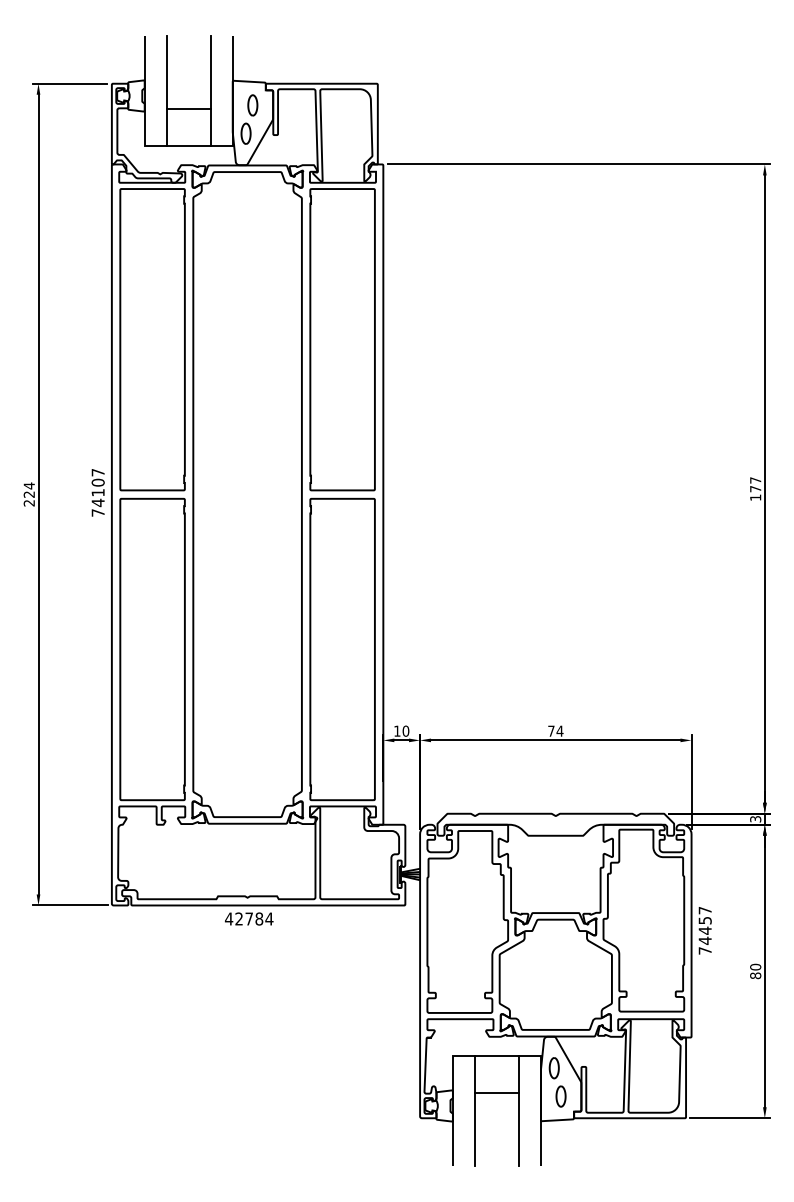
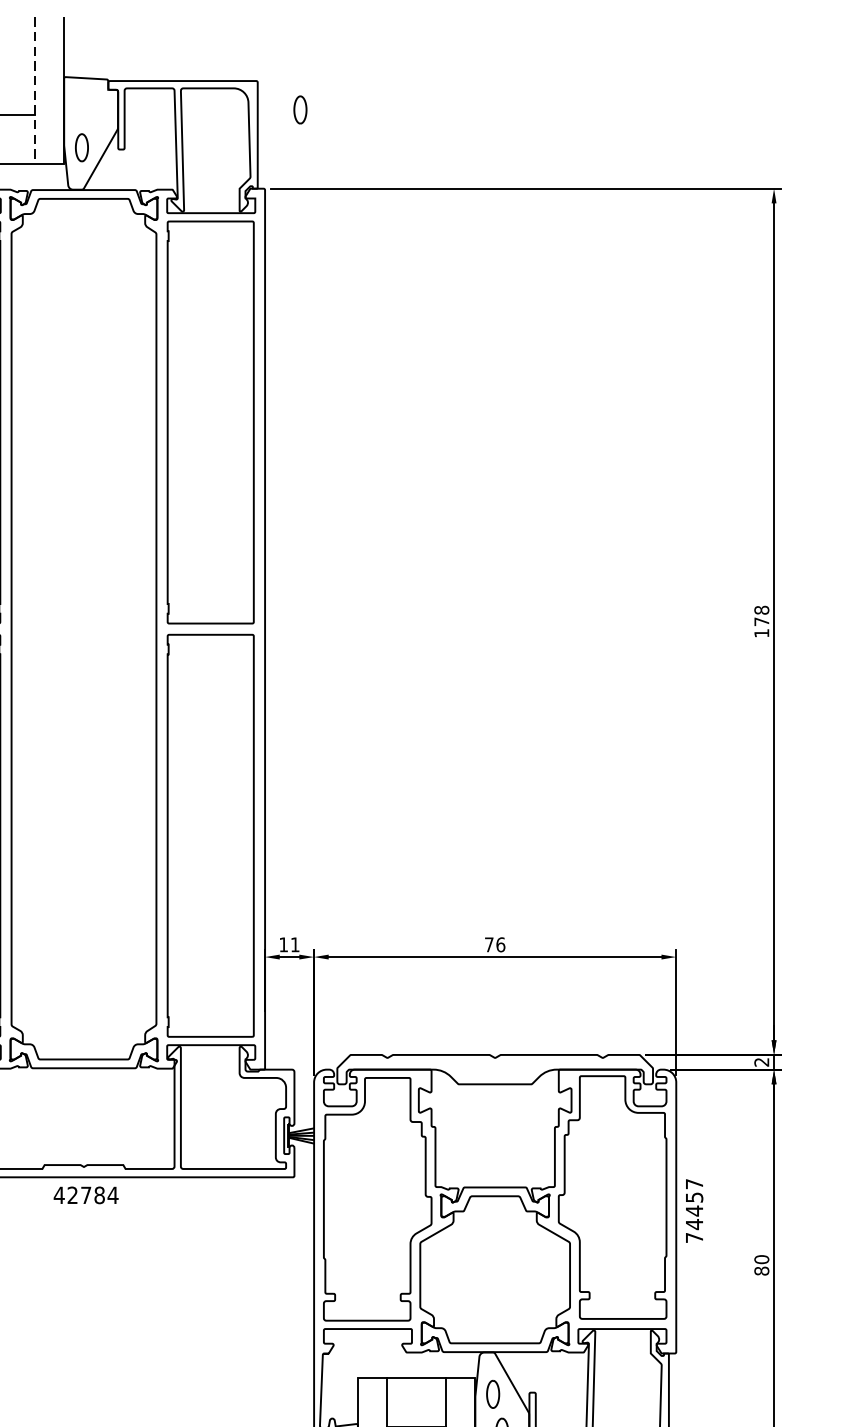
line: (210, 91) -> (34, 91), solid -> dashed
part: (252, 105) -> (299, 110), moved
text: (755, 480) -> (761, 610), 177 -> 178
text: (405, 730) -> (294, 943), 10 -> 11
text: (559, 730) -> (500, 943), 74 -> 76
text: (755, 819) -> (761, 1062), 3 -> 2

